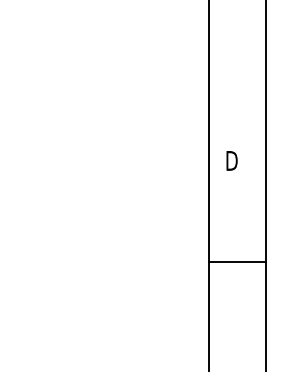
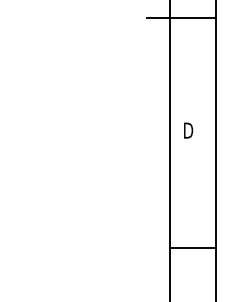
line: (222, 22) -> (180, 18), added
line: (237, 261) -> (192, 248), moved

